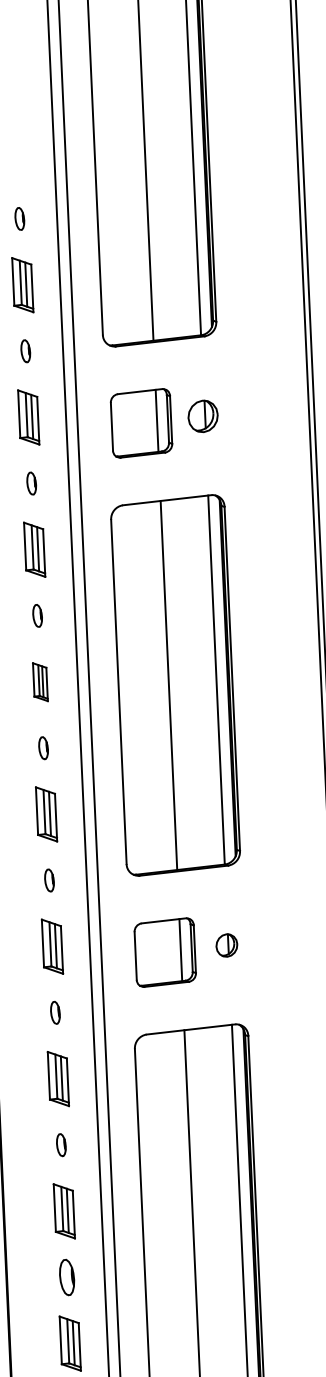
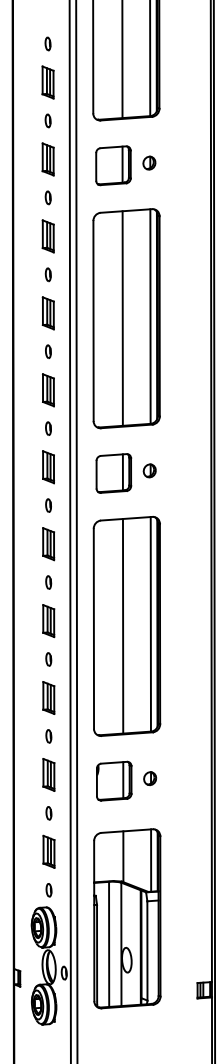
part: (203, 415) -> (149, 162), size x0.71
part: (39, 682) -> (47, 313), size x1.43
part: (66, 1277) -> (48, 659), size x0.62

